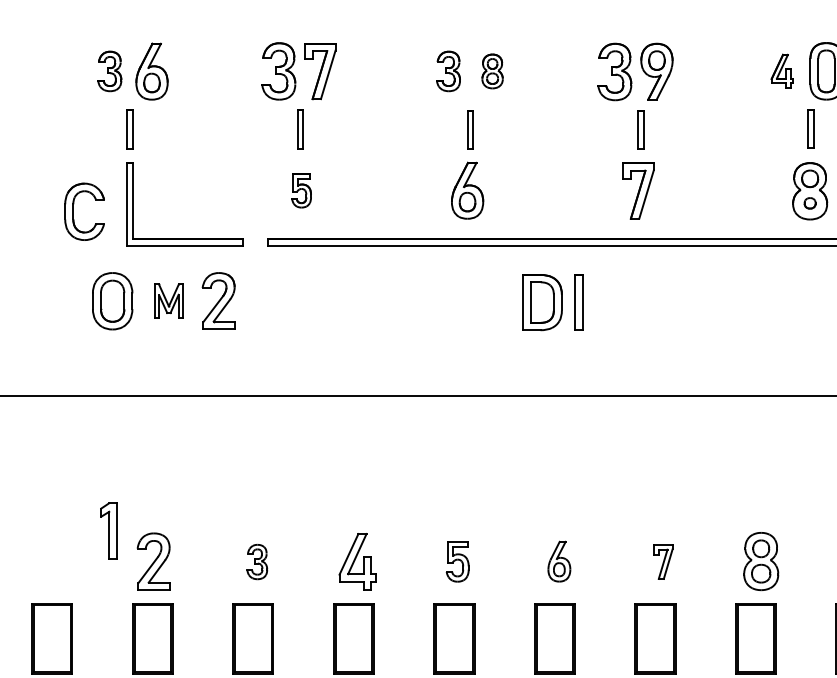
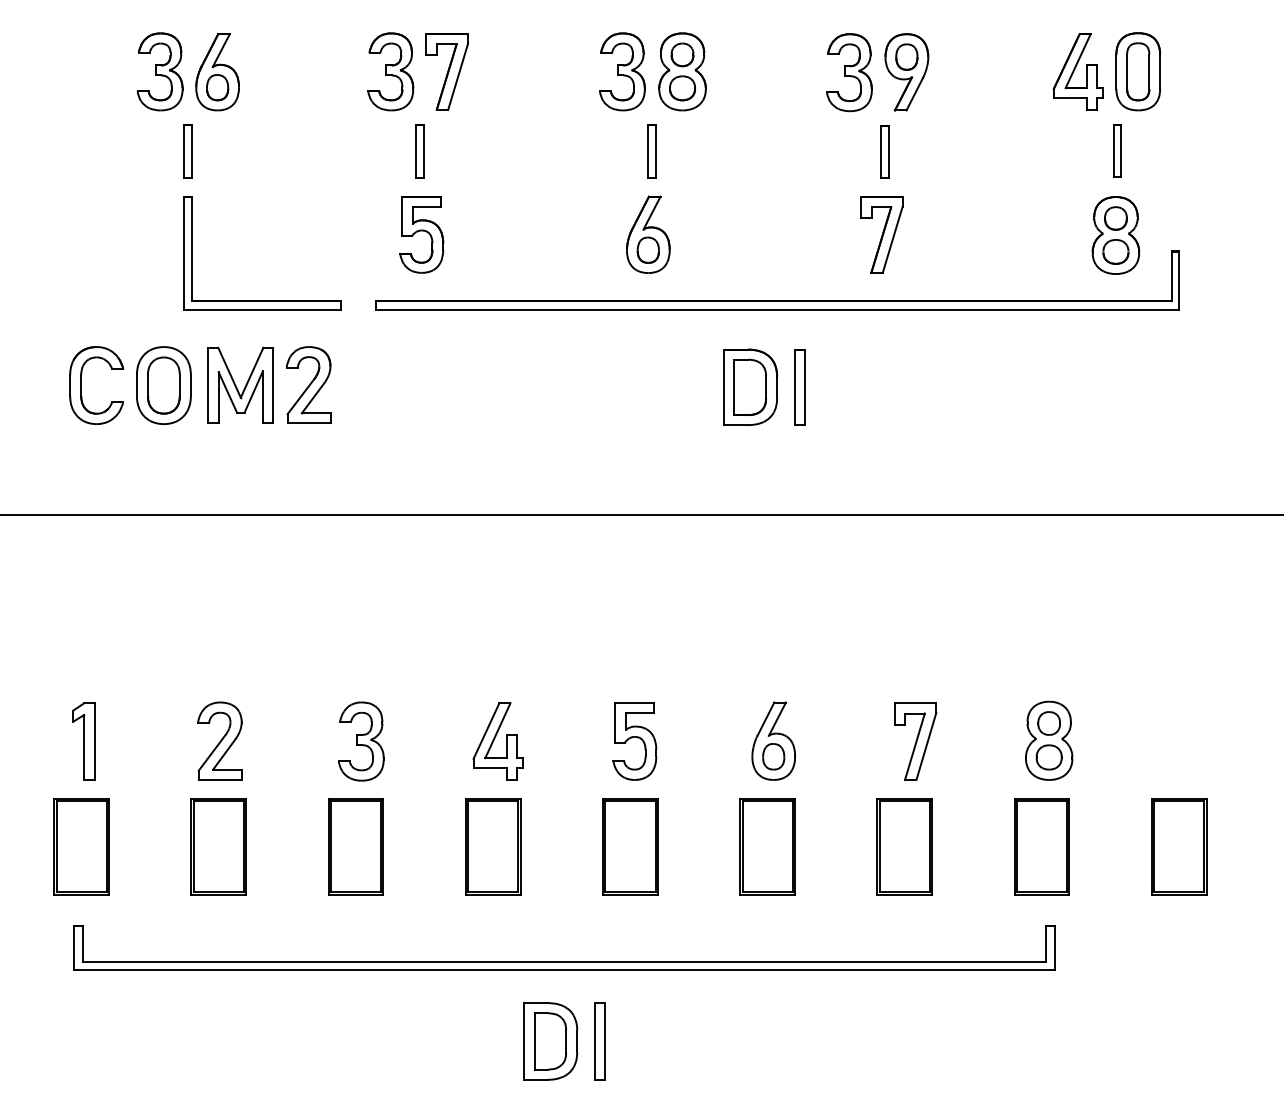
part: (109, 71) -> (159, 71), size x1.43
part: (448, 71) -> (622, 71), size x1.43
part: (492, 71) -> (682, 71), size x1.67
part: (781, 71) -> (1077, 71), size x1.67
part: (301, 190) -> (421, 234), size x1.67
part: (809, 203) -> (1115, 251), size x1.67
part: (73, 211) -> (81, 385), moved
part: (168, 300) -> (240, 384), size x1.67
part: (108, 531) -> (83, 741), moved
part: (559, 561) -> (773, 740), size x1.43
part: (257, 562) -> (361, 741), size x1.67
part: (457, 562) -> (634, 741), size x1.43
part: (663, 562) -> (915, 741), size x1.67

